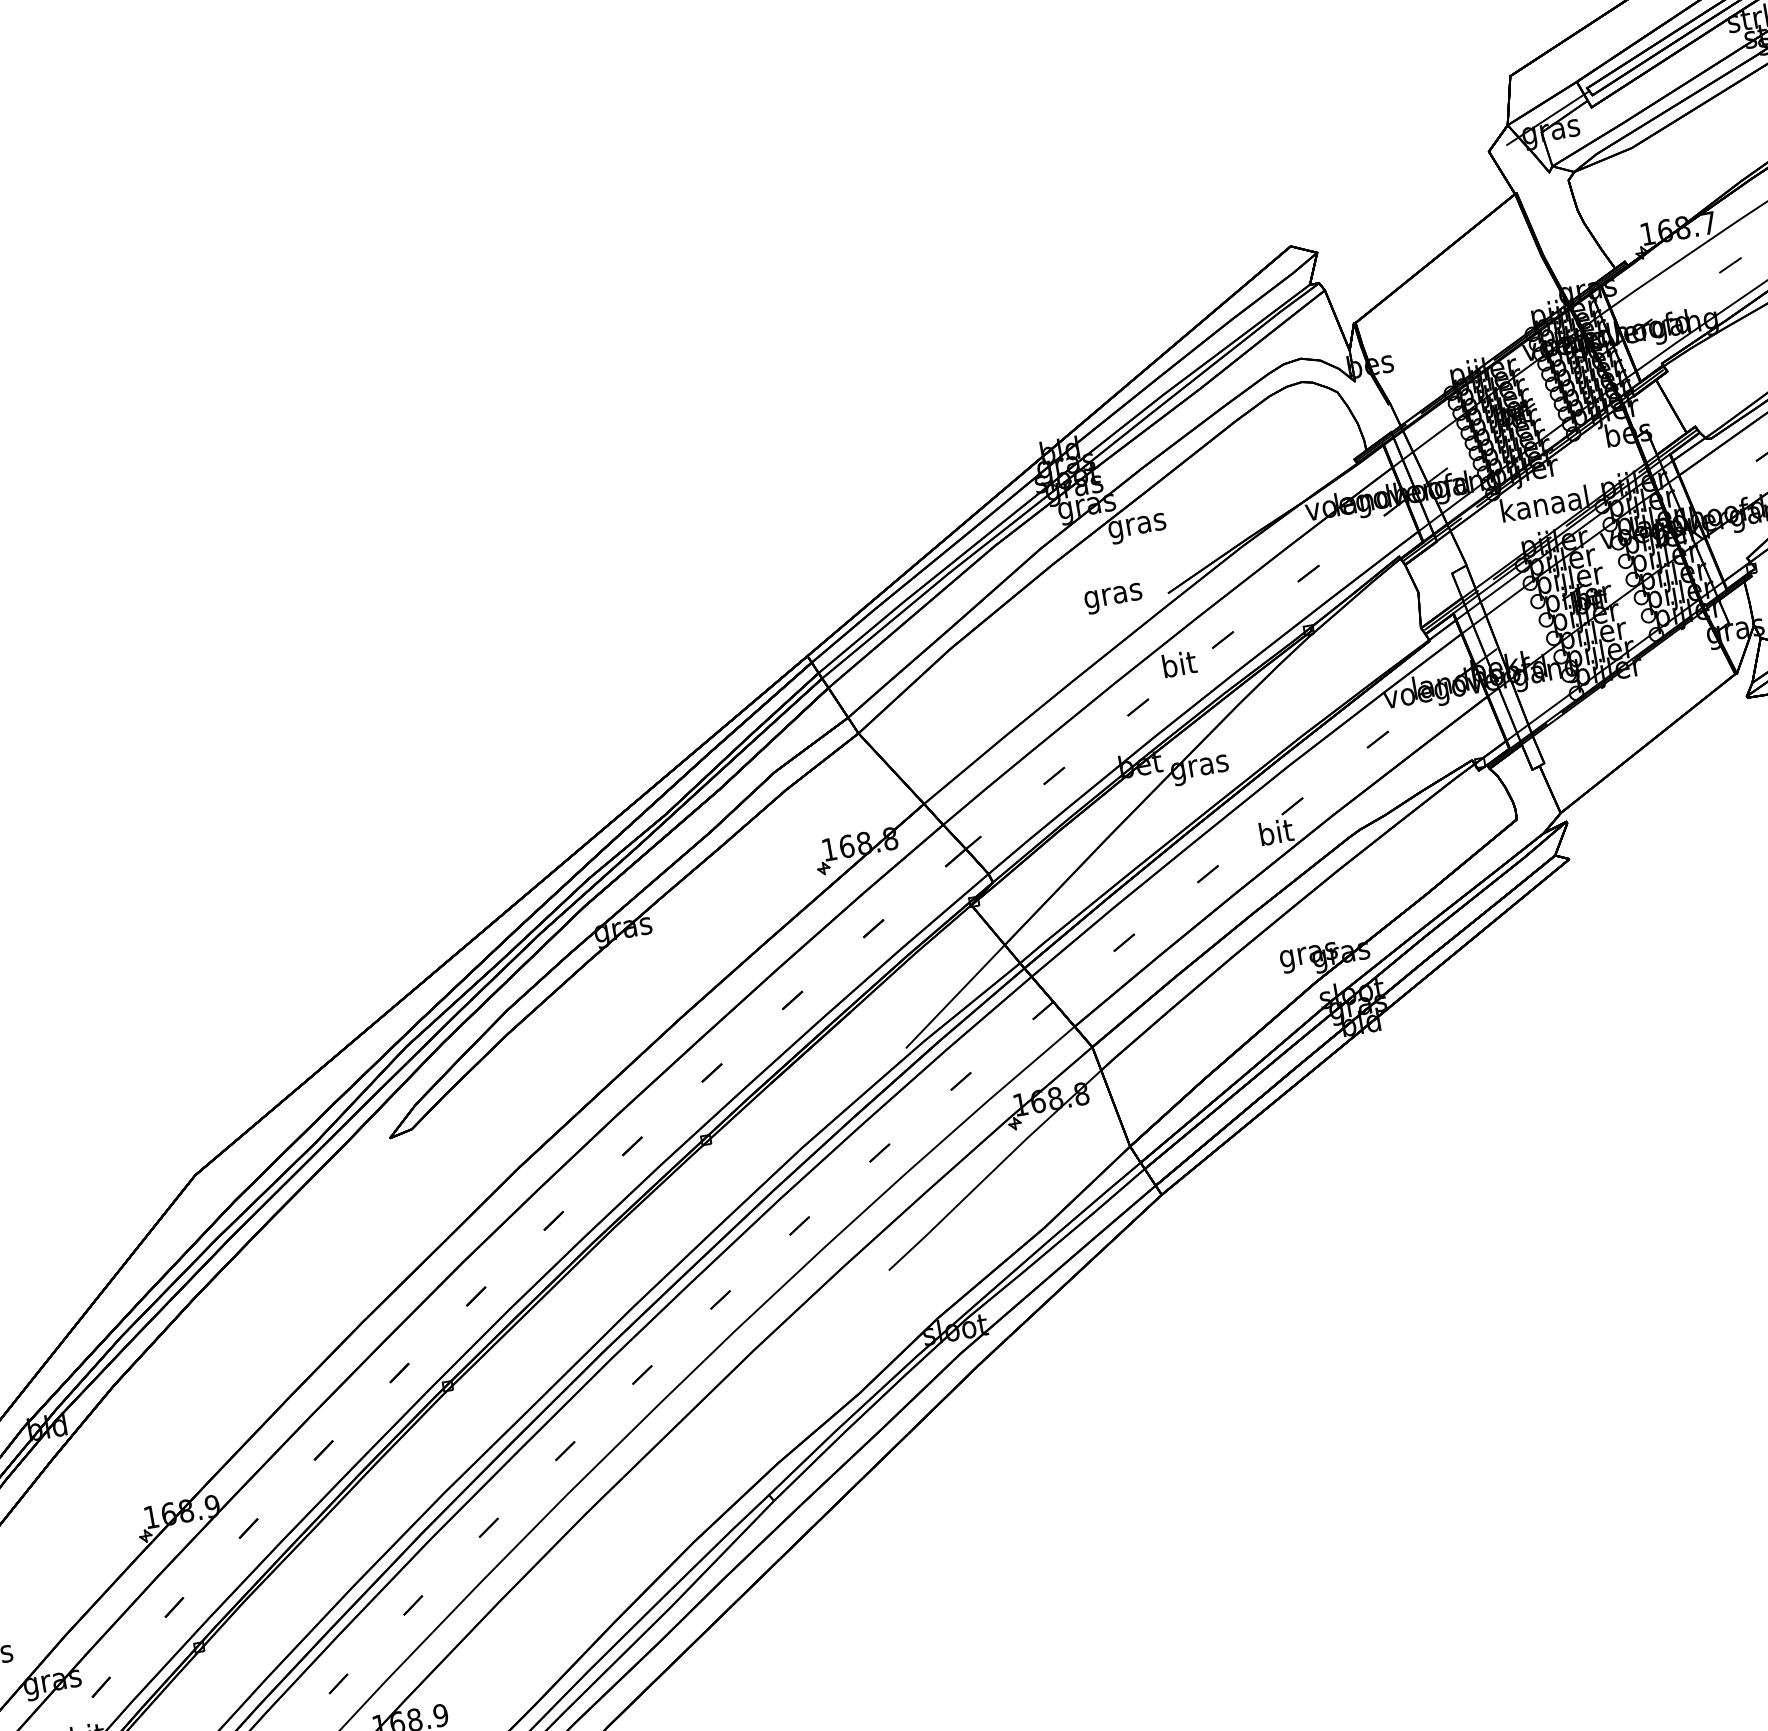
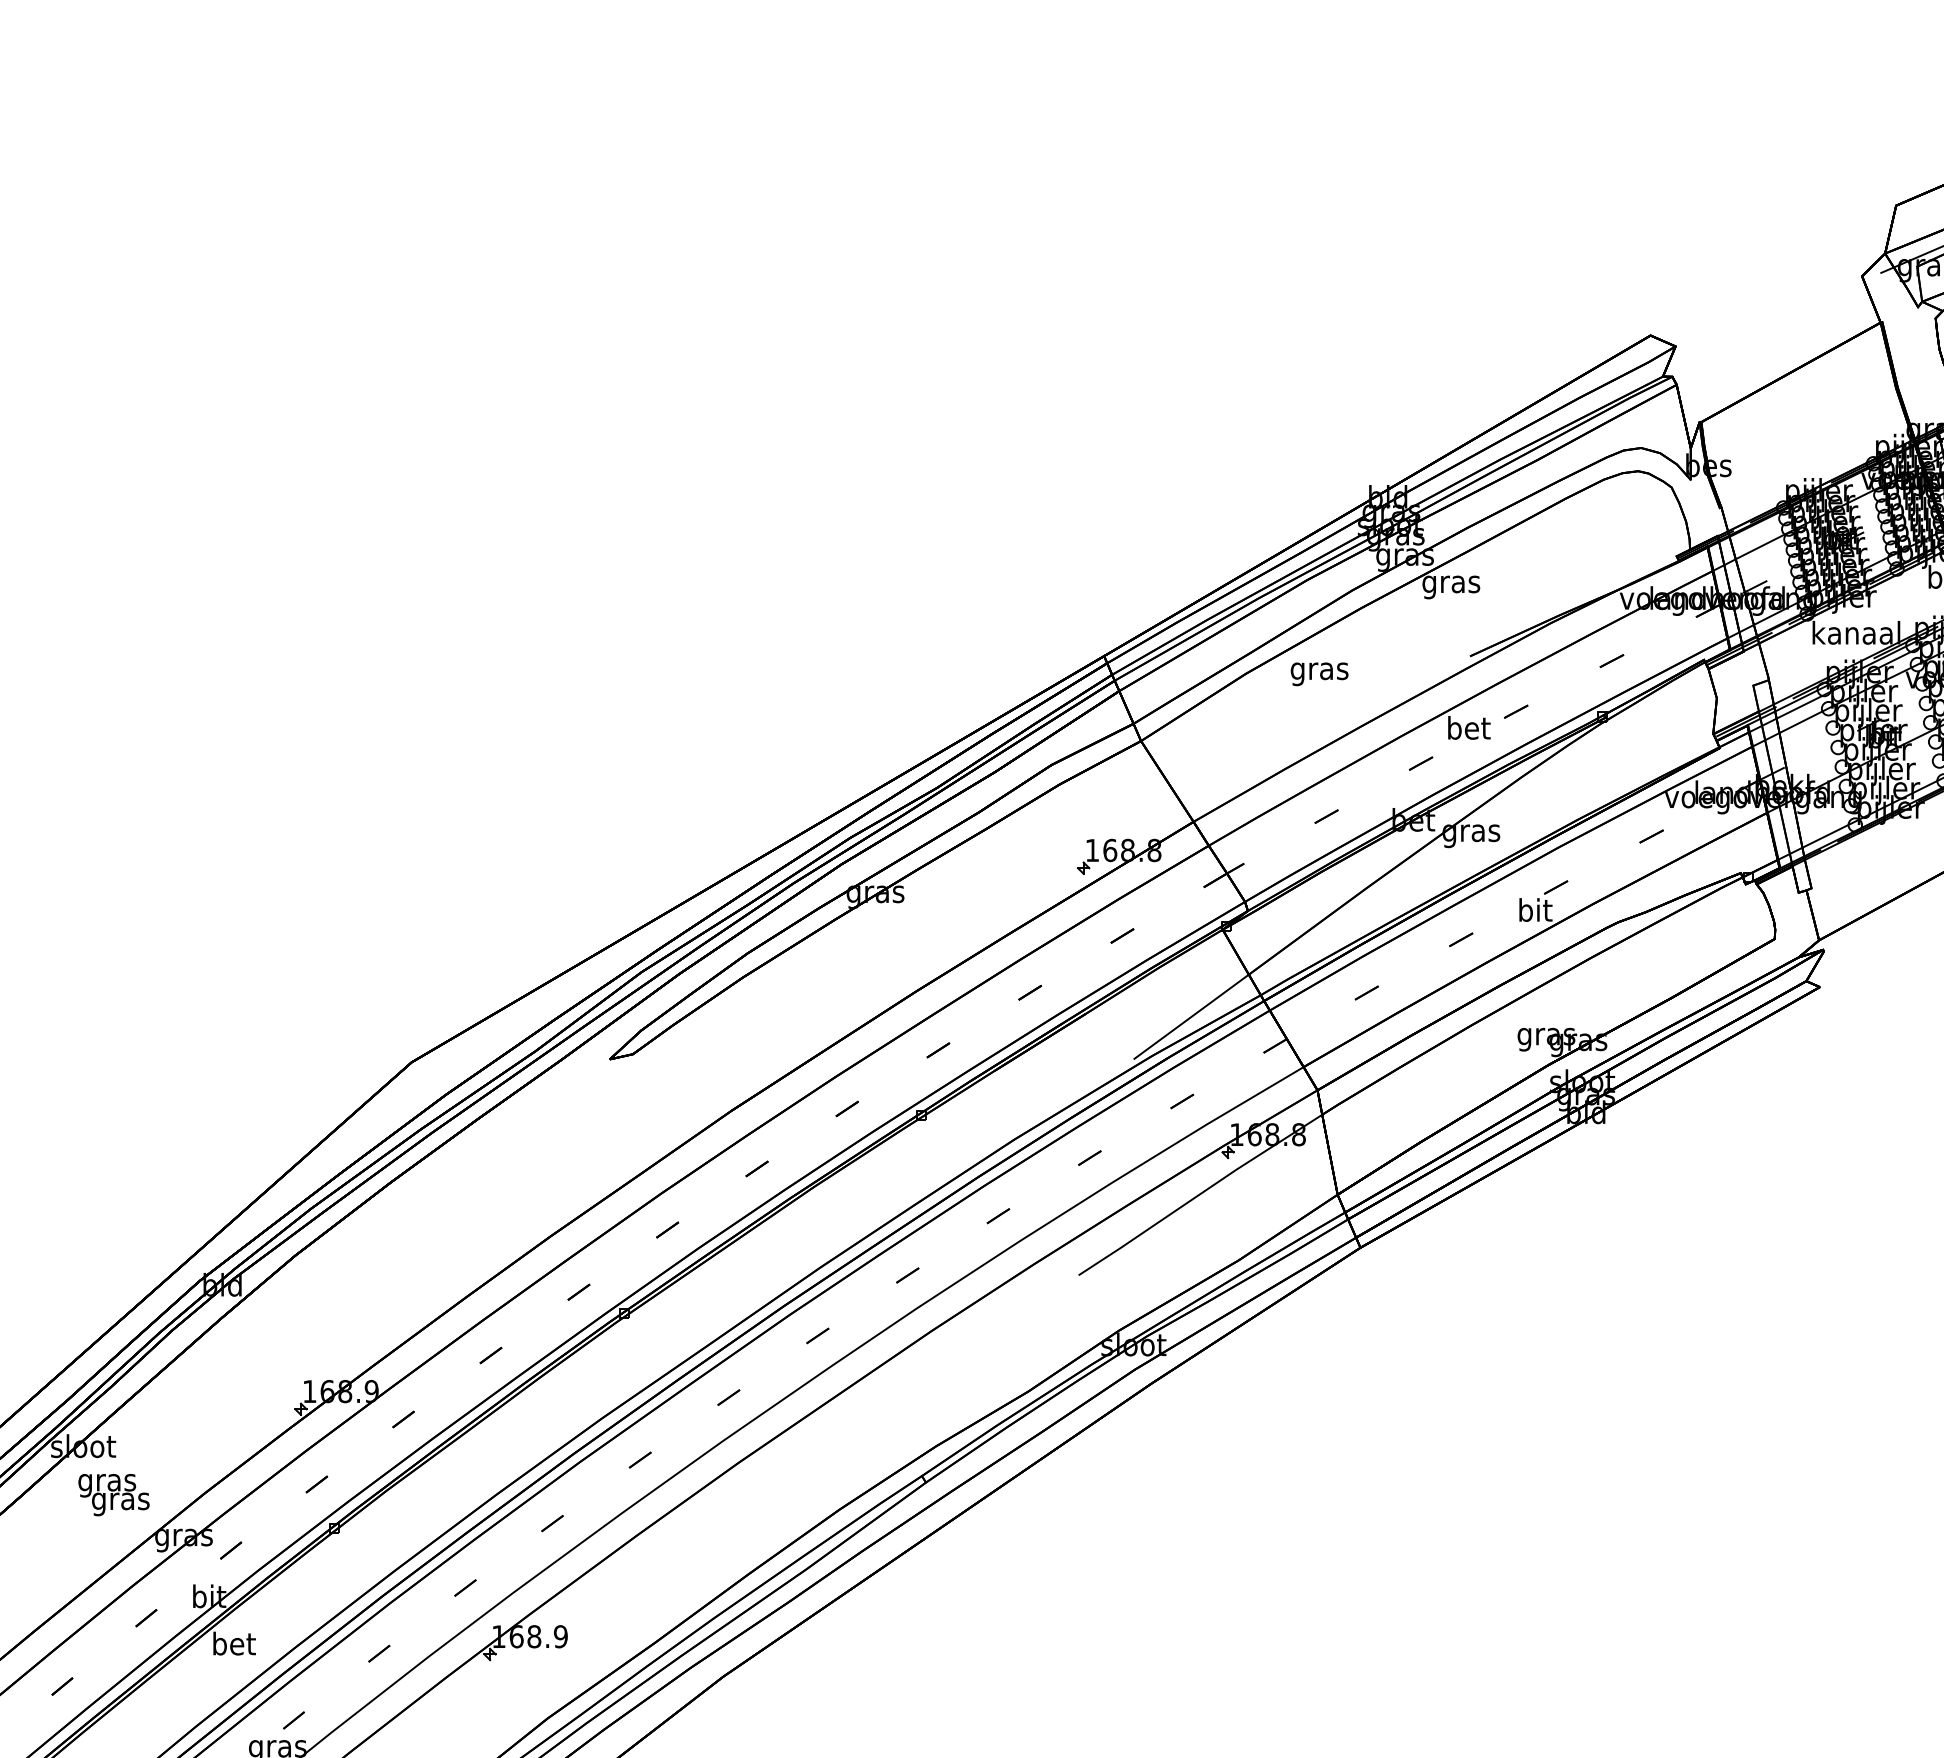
text: (1113, 598) -> (1319, 674), moved
text: (1179, 663) -> (1469, 727), bit -> bet

